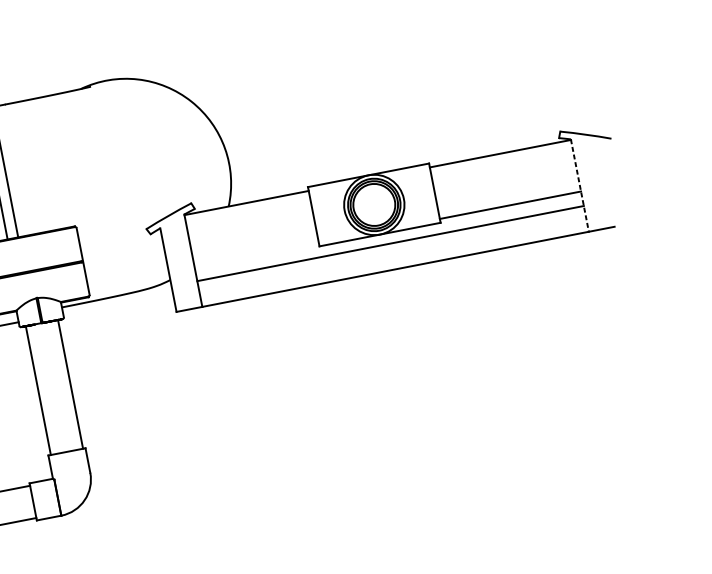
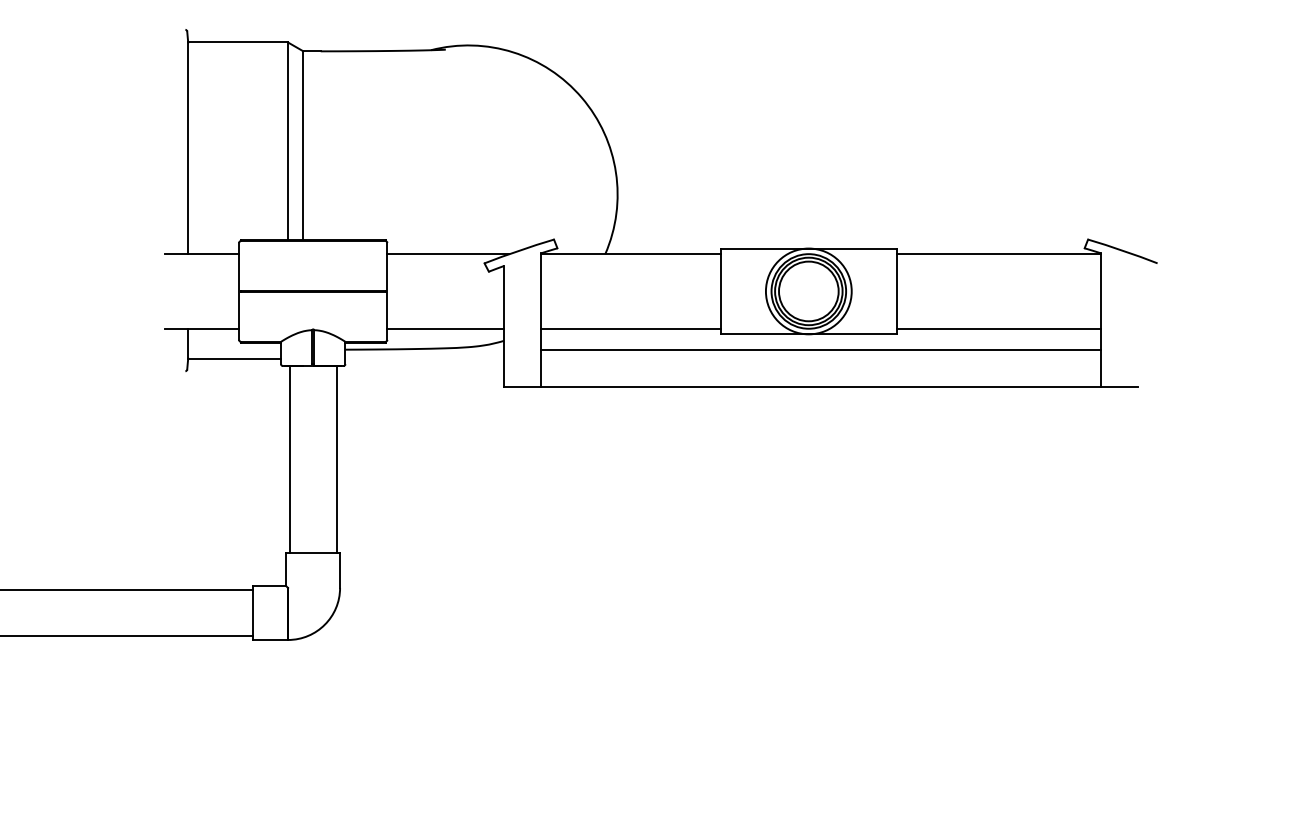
line: (579, 185) -> (1100, 320), dashed -> solid
line: (120, 227) -> (448, 254), added
line: (256, 254) -> (631, 328), added
line: (128, 279) -> (445, 328), added

